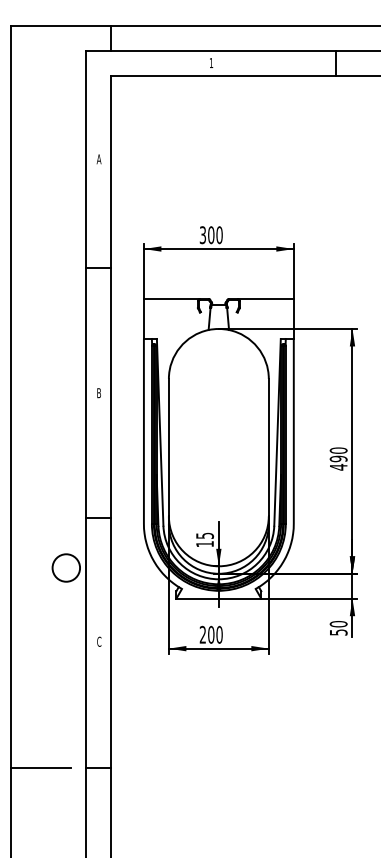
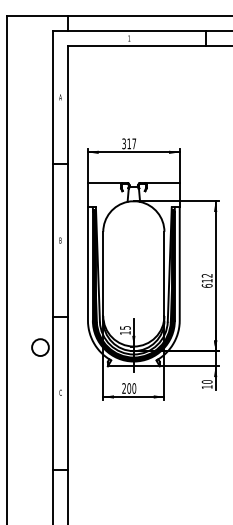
text: (215, 234) -> (131, 143), 300 -> 317
text: (337, 458) -> (206, 280), 490 -> 612
text: (337, 631) -> (206, 386), 50 -> 10
line: (40, 767) -> (24, 469), removed

